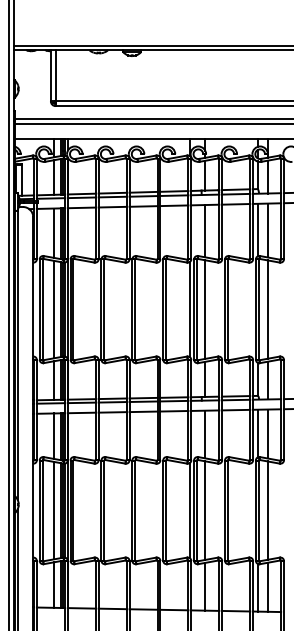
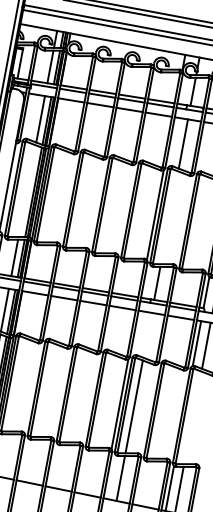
line: (53, 309) -> (26, 190), removed
line: (205, 309) -> (169, 217), removed
line: (205, 434) -> (147, 335), removed
line: (267, 510) -> (192, 417), removed

